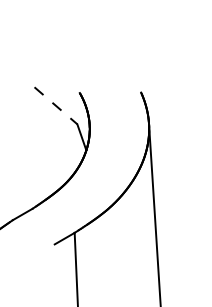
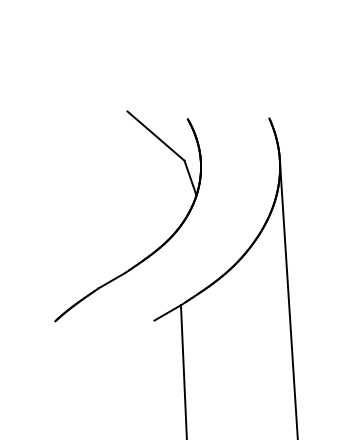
line: (56, 106) -> (156, 136), dashed -> solid

